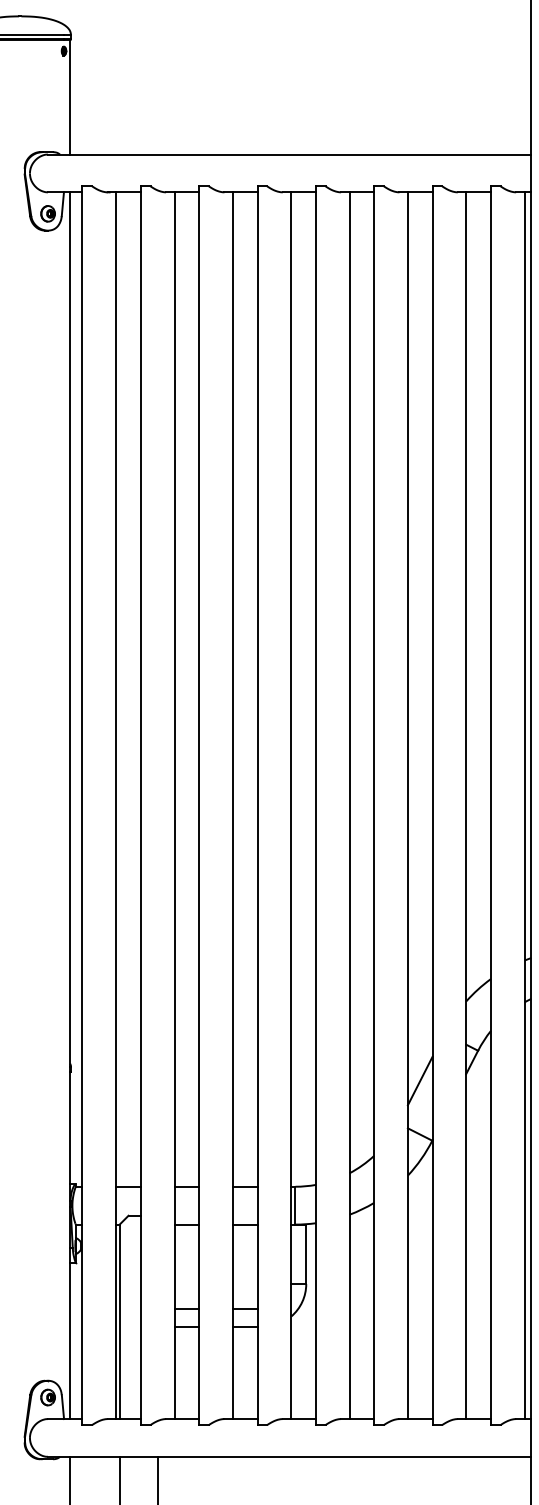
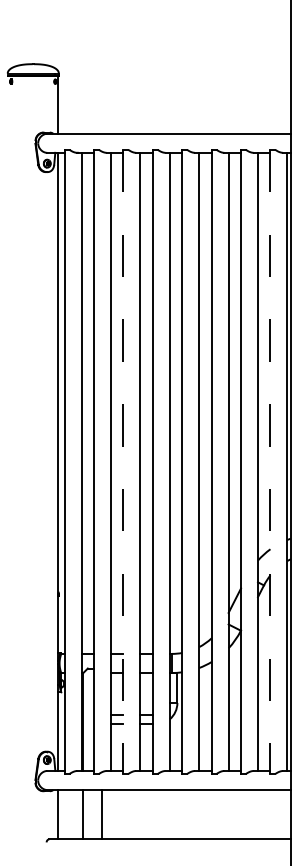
line: (199, 806) -> (123, 462), solid -> dashed
line: (491, 806) -> (270, 462), solid -> dashed

